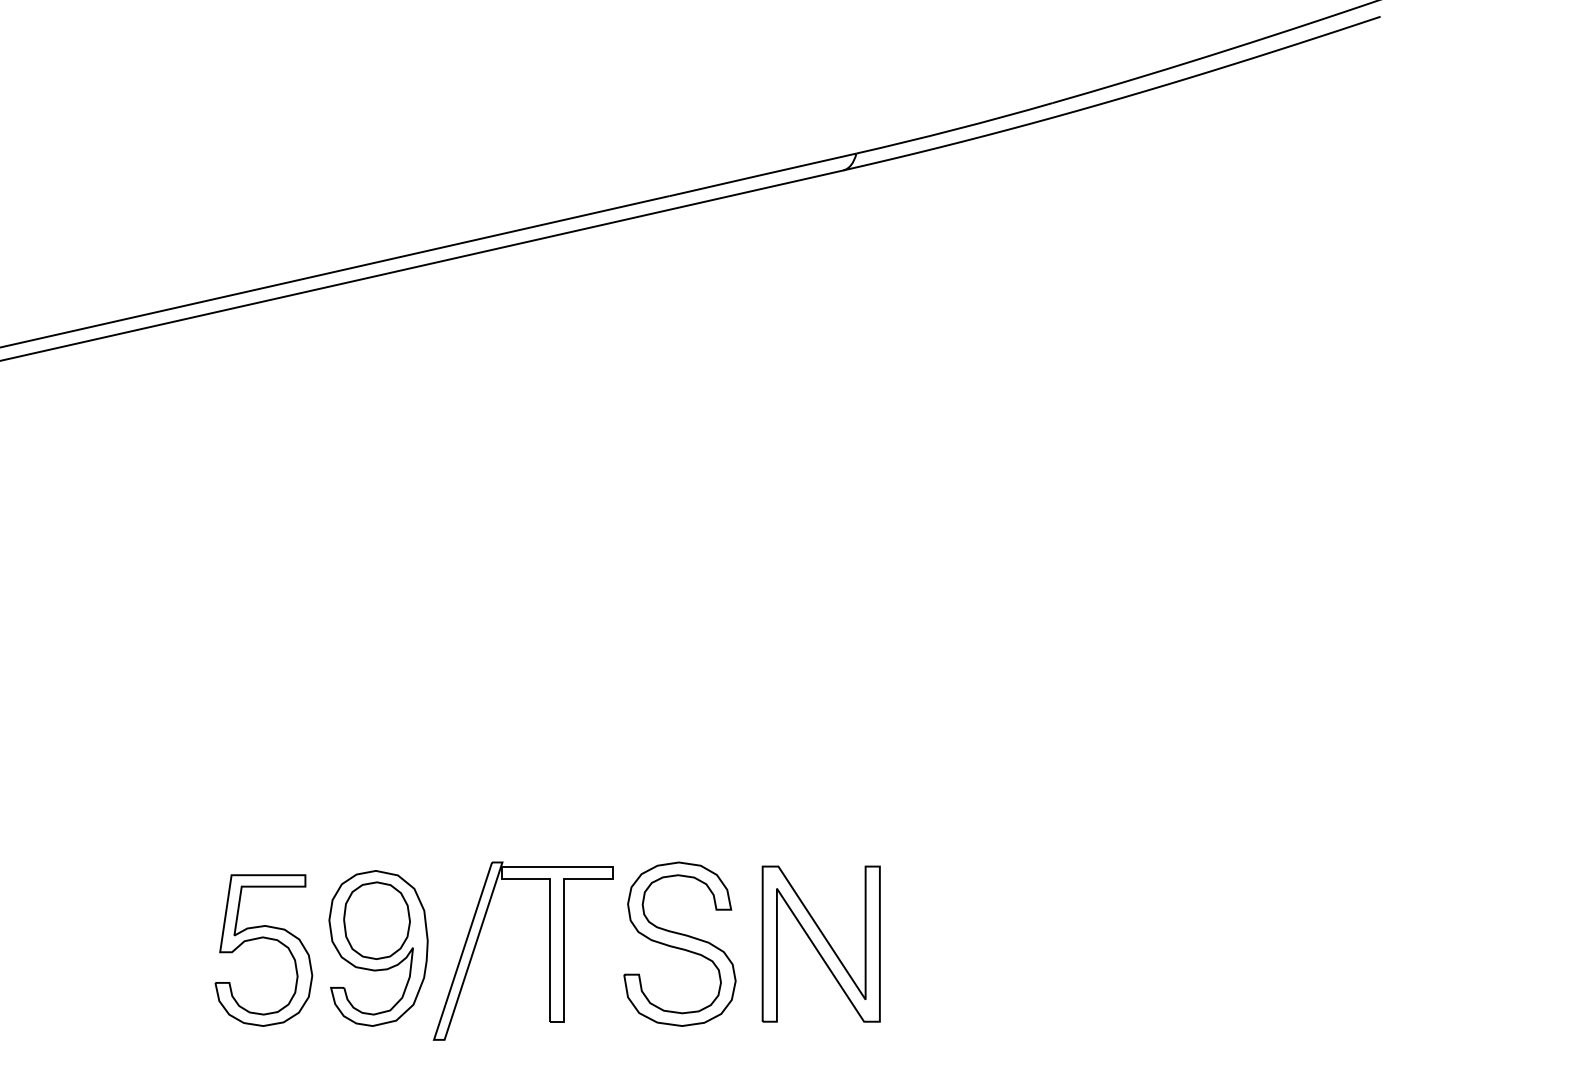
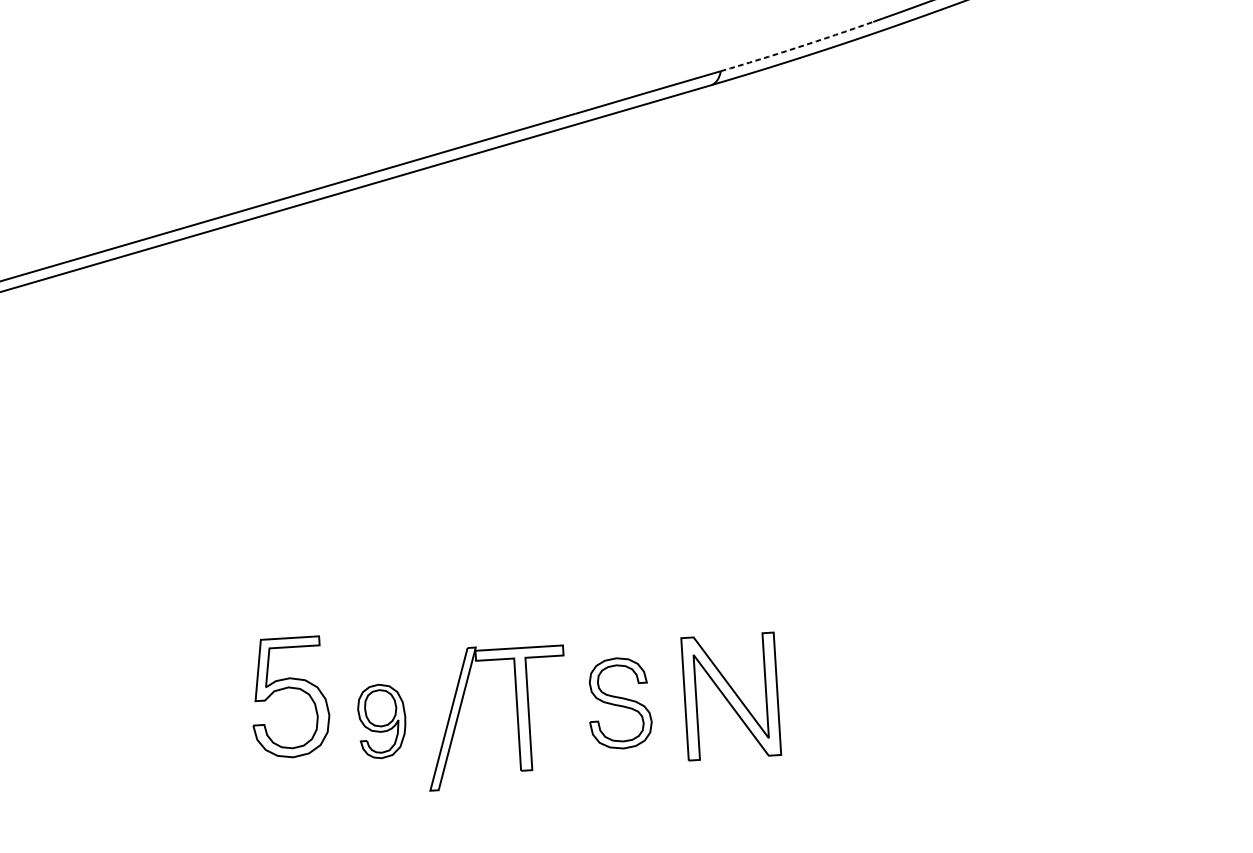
arc: (954, 129) -> (797, 47), solid -> dashed
part: (267, 939) -> (292, 688), moved
part: (679, 943) -> (619, 702), size x0.7
part: (378, 948) -> (382, 721), size x0.6

